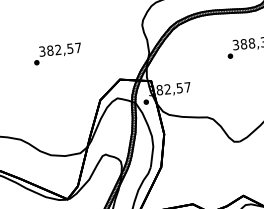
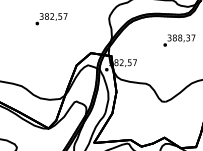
text: (57, 54) -> (51, 19), moved

